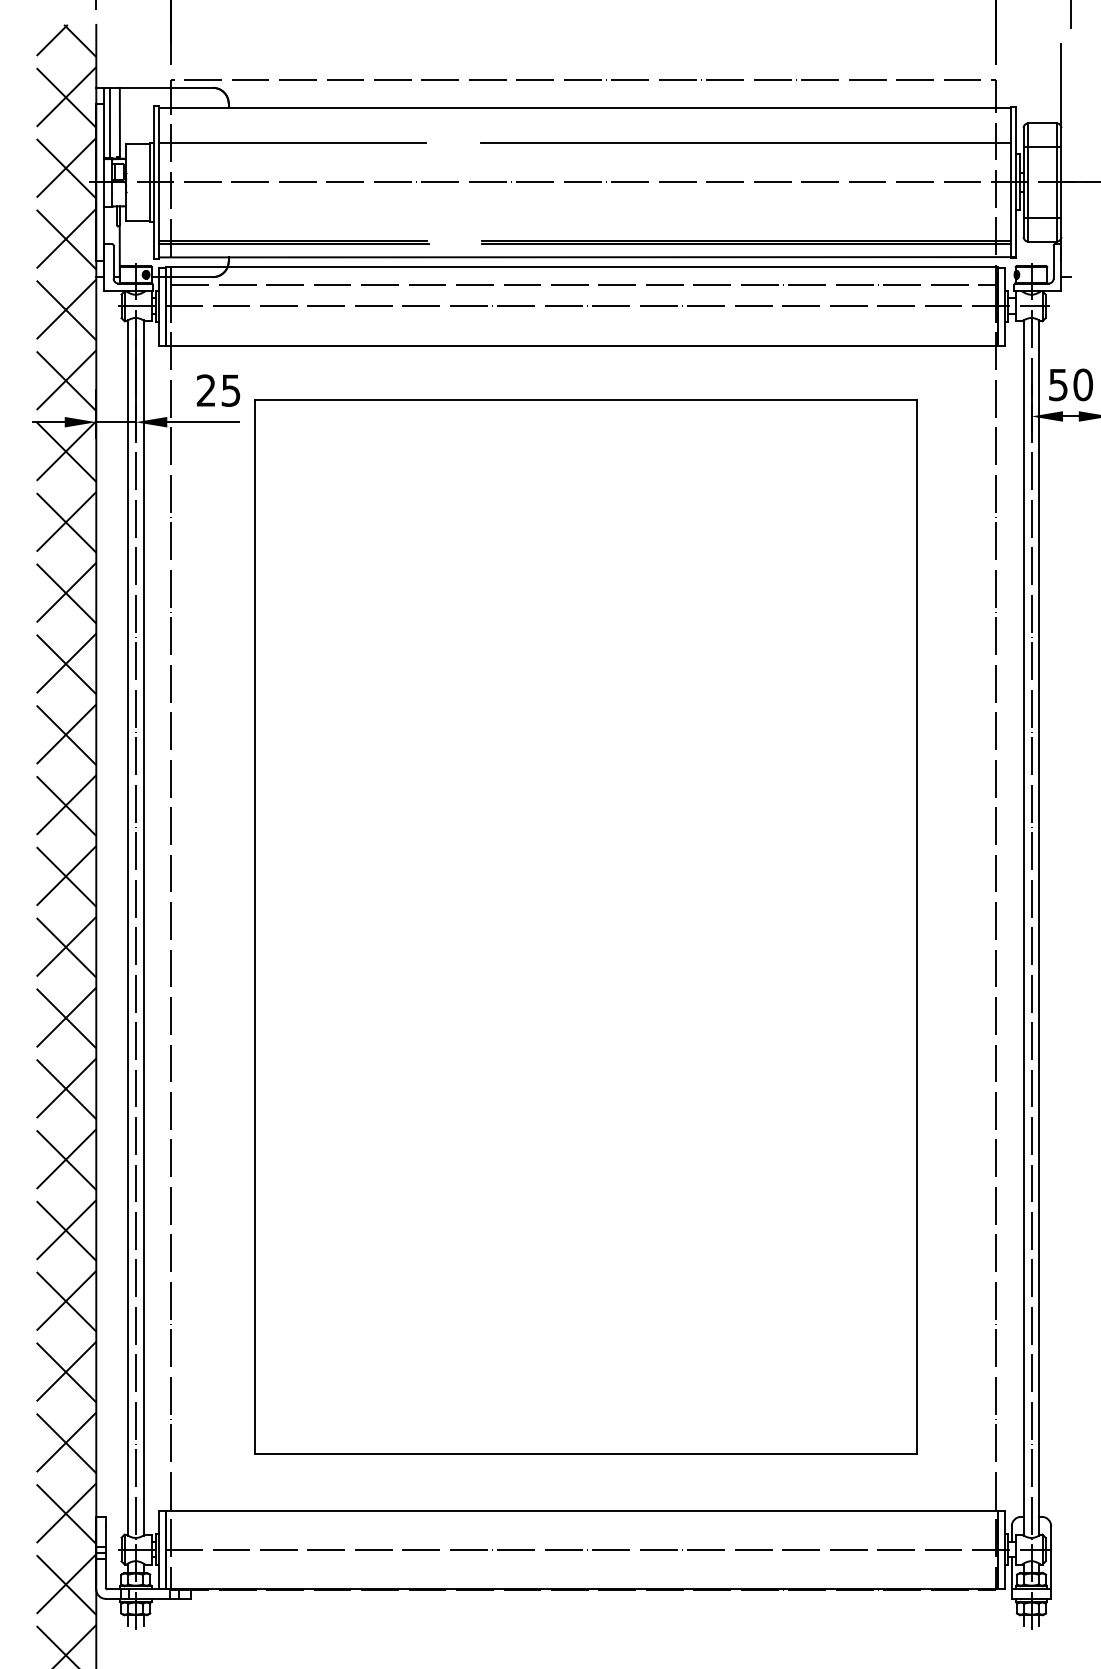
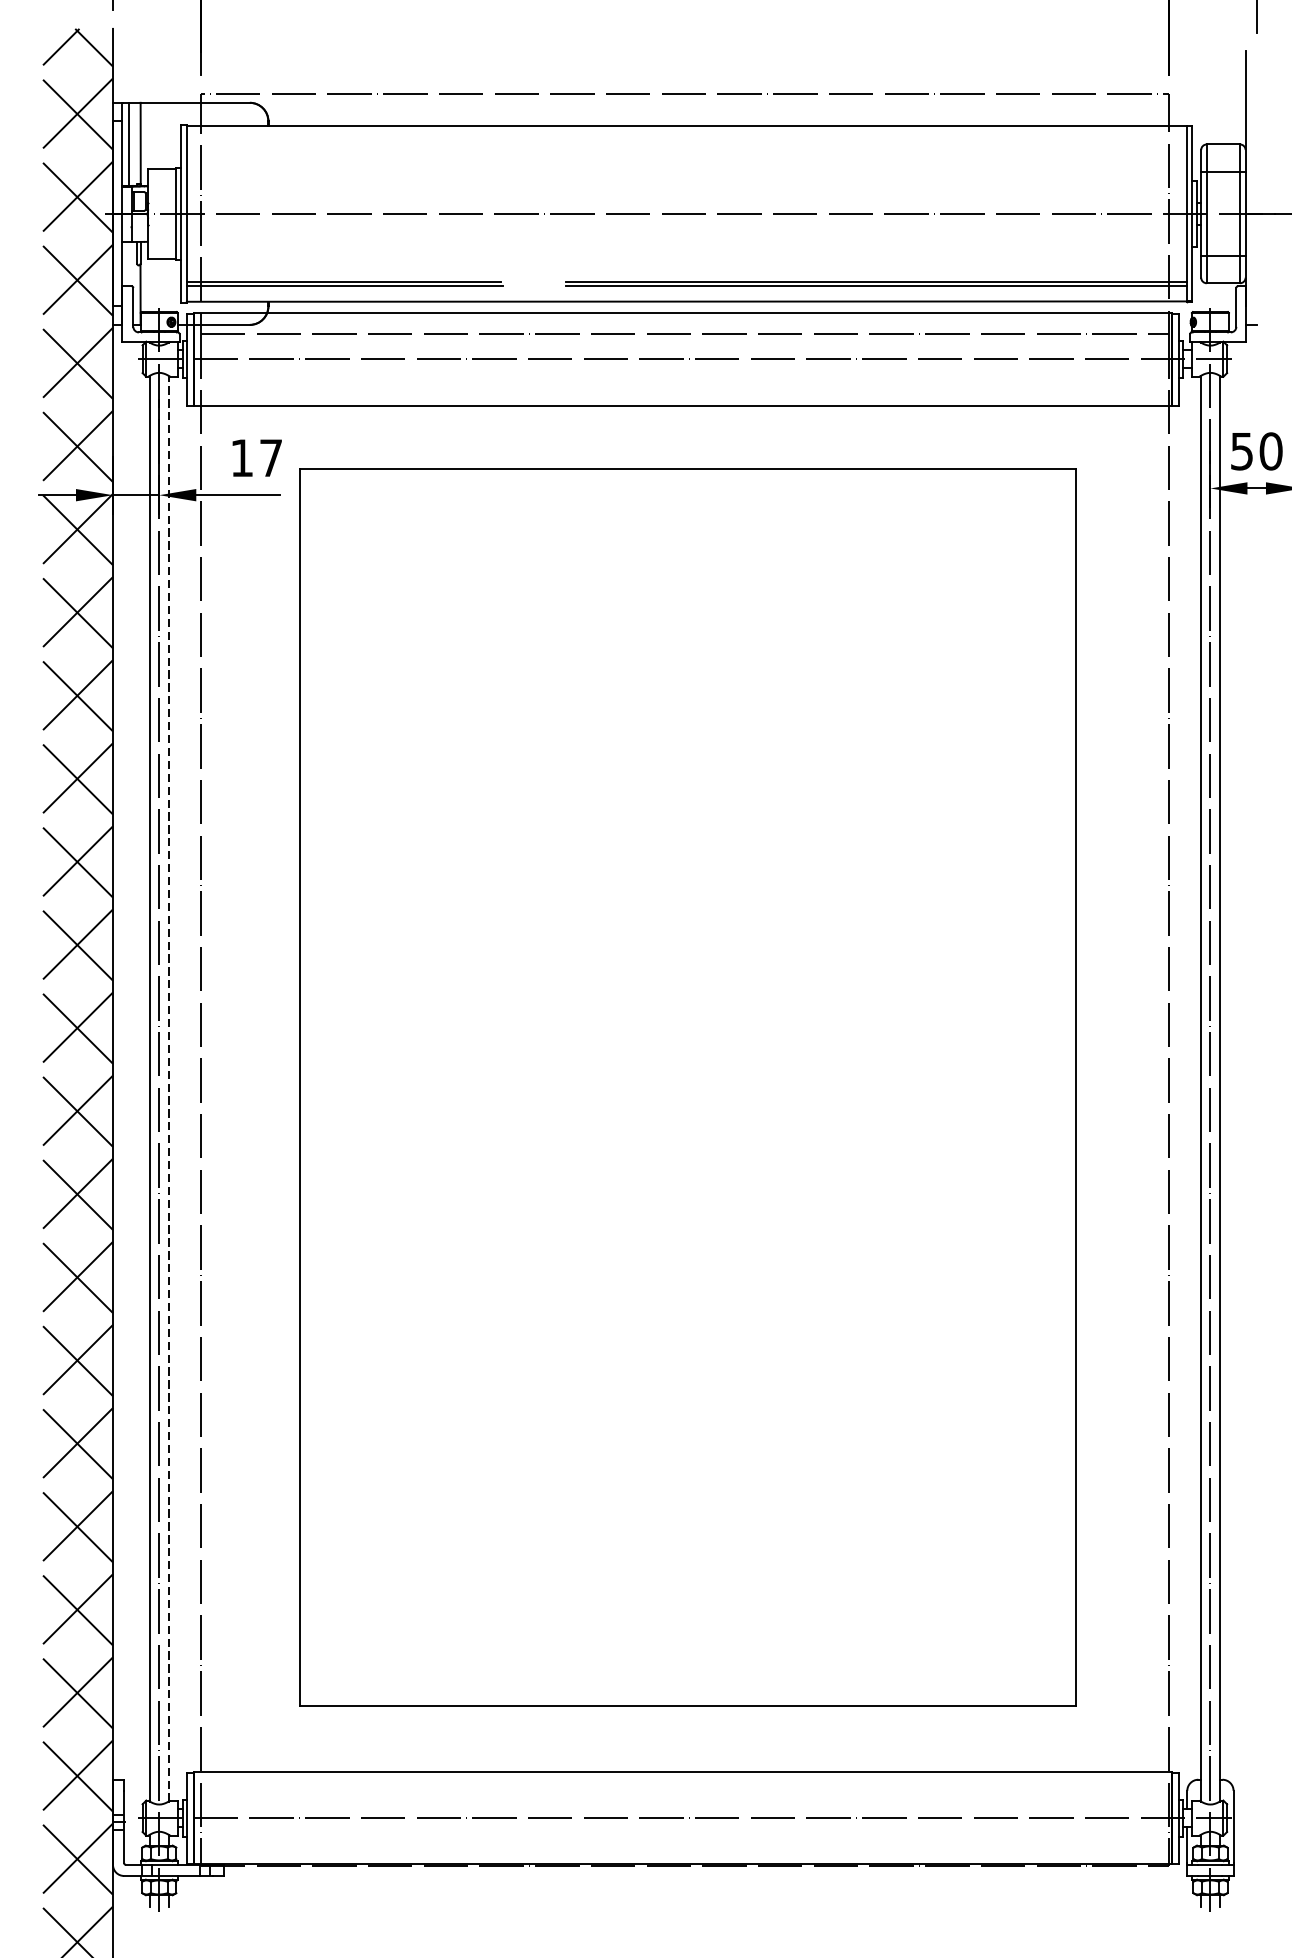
line: (292, 142) -> (343, 166), removed
line: (746, 142) -> (876, 166), removed
text: (218, 390) -> (256, 457), 25 -> 17
line: (143, 927) -> (168, 1088), solid -> dashed

